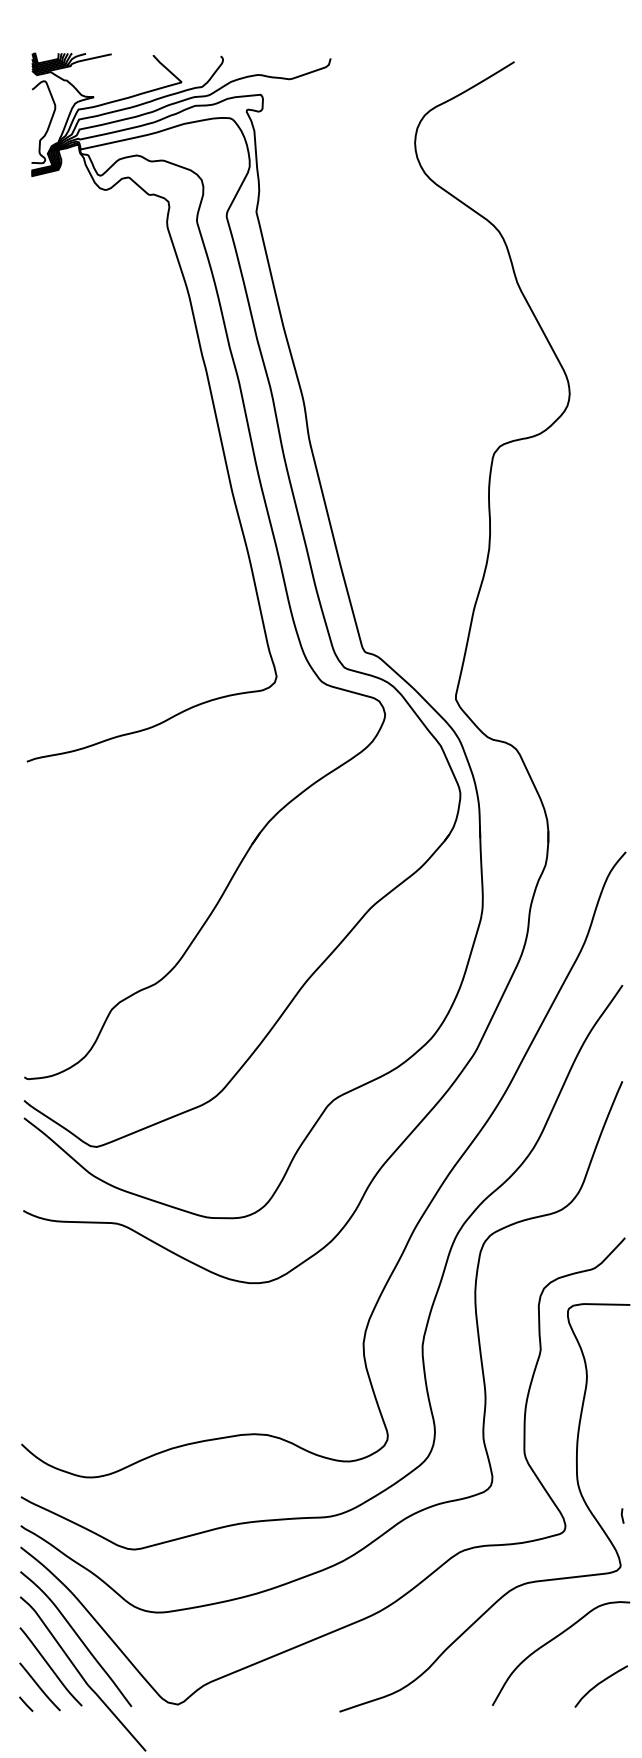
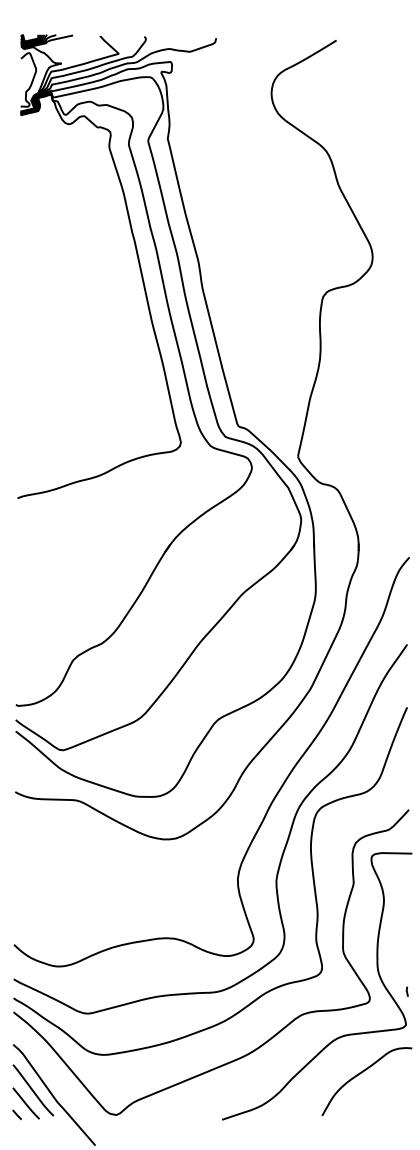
curve: (77, 1637) -> (50, 1071), removed
curve: (599, 1685) -> (392, 1102), removed

